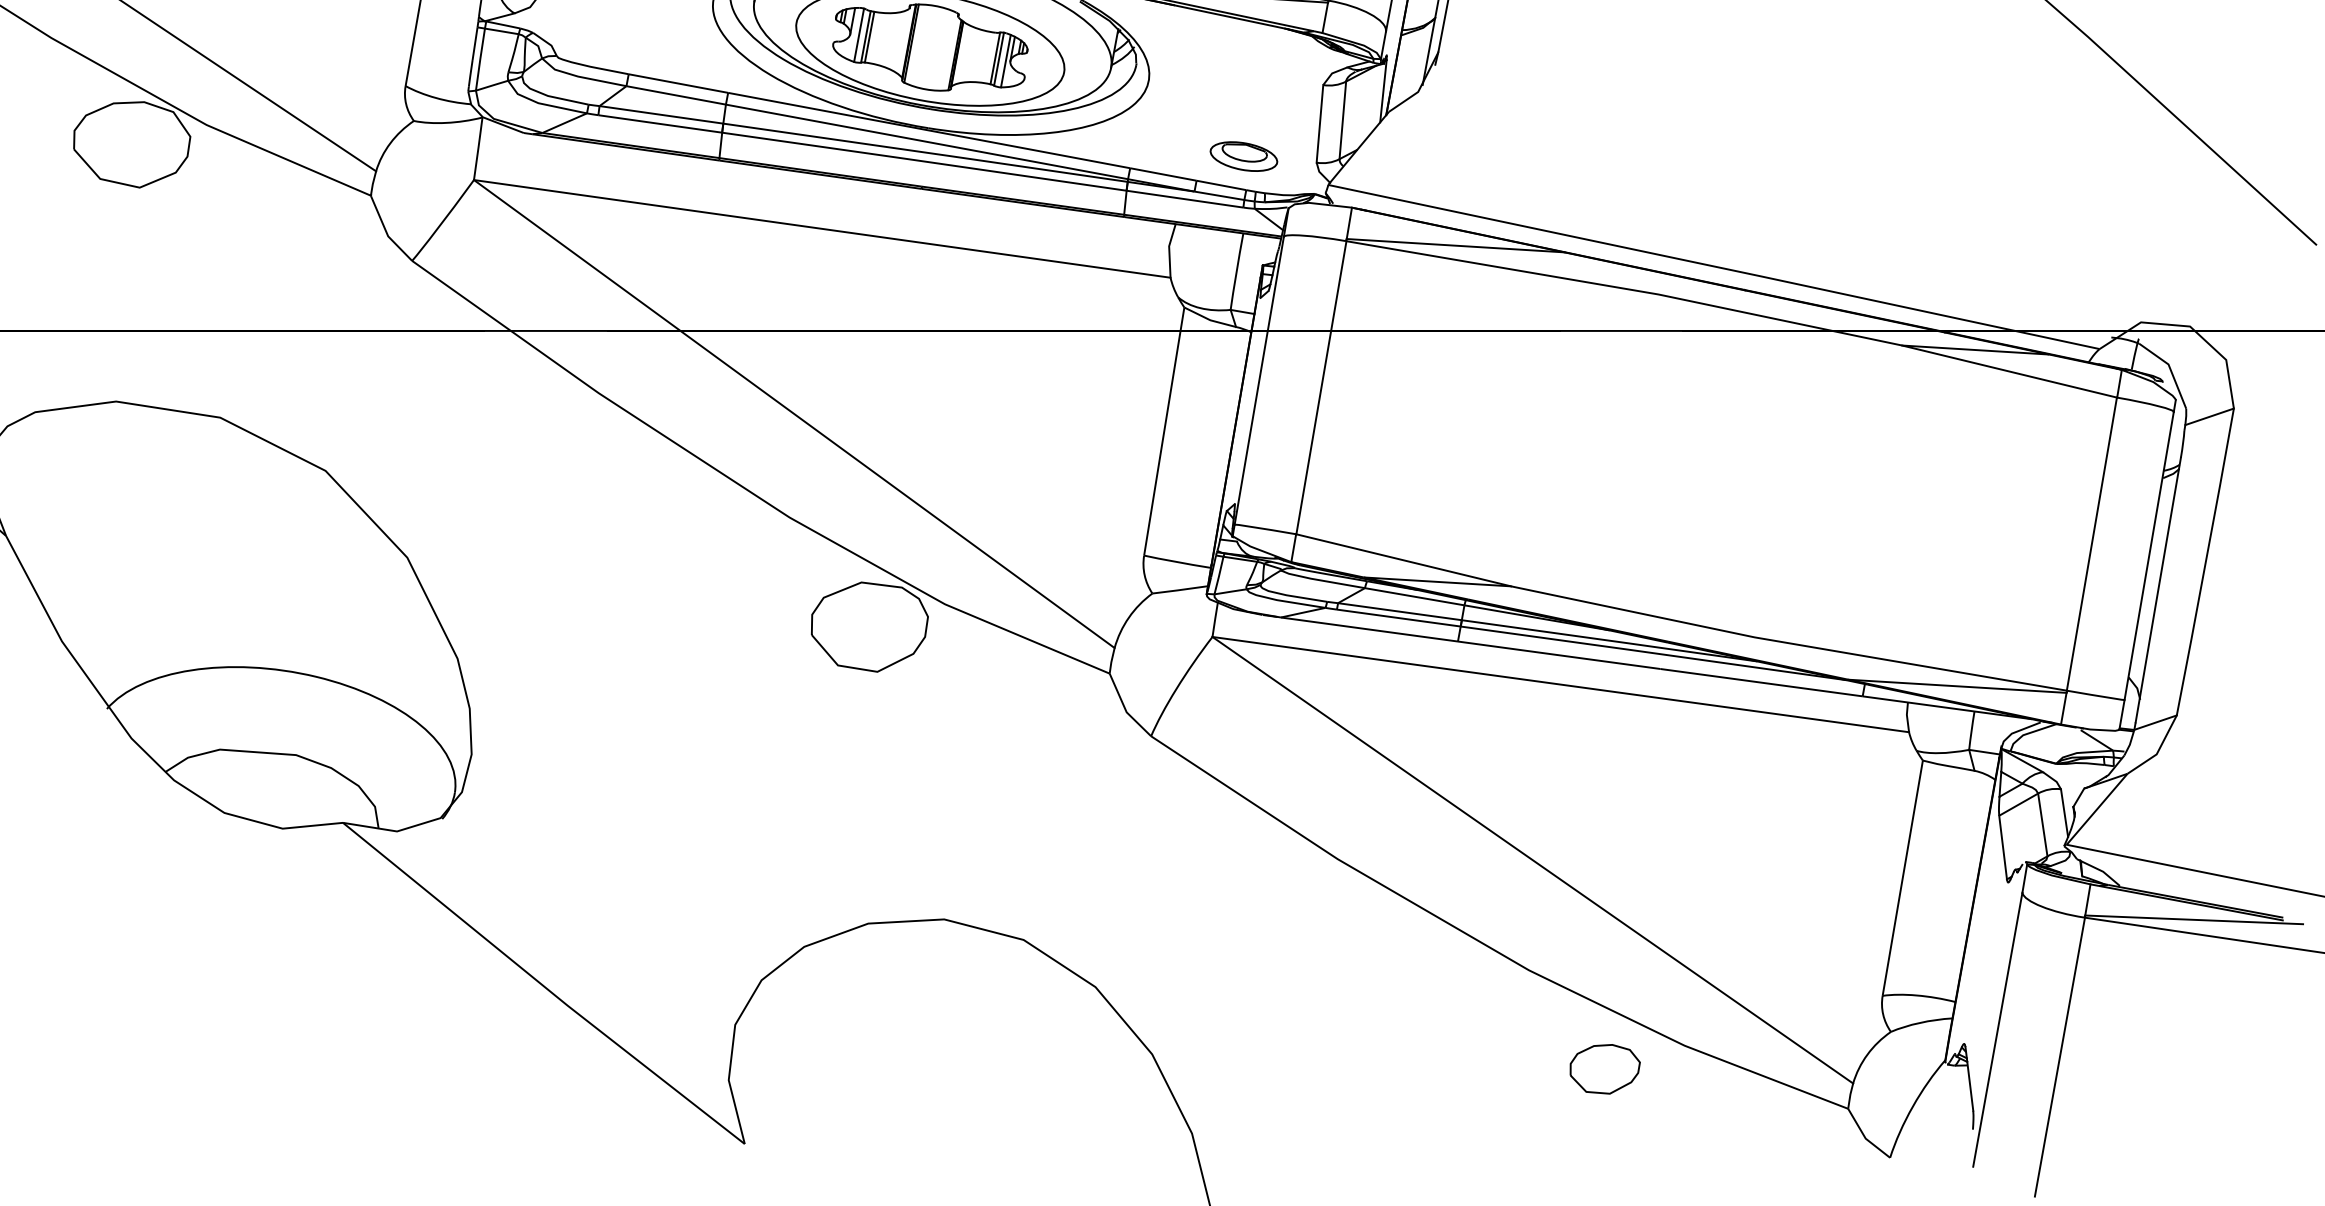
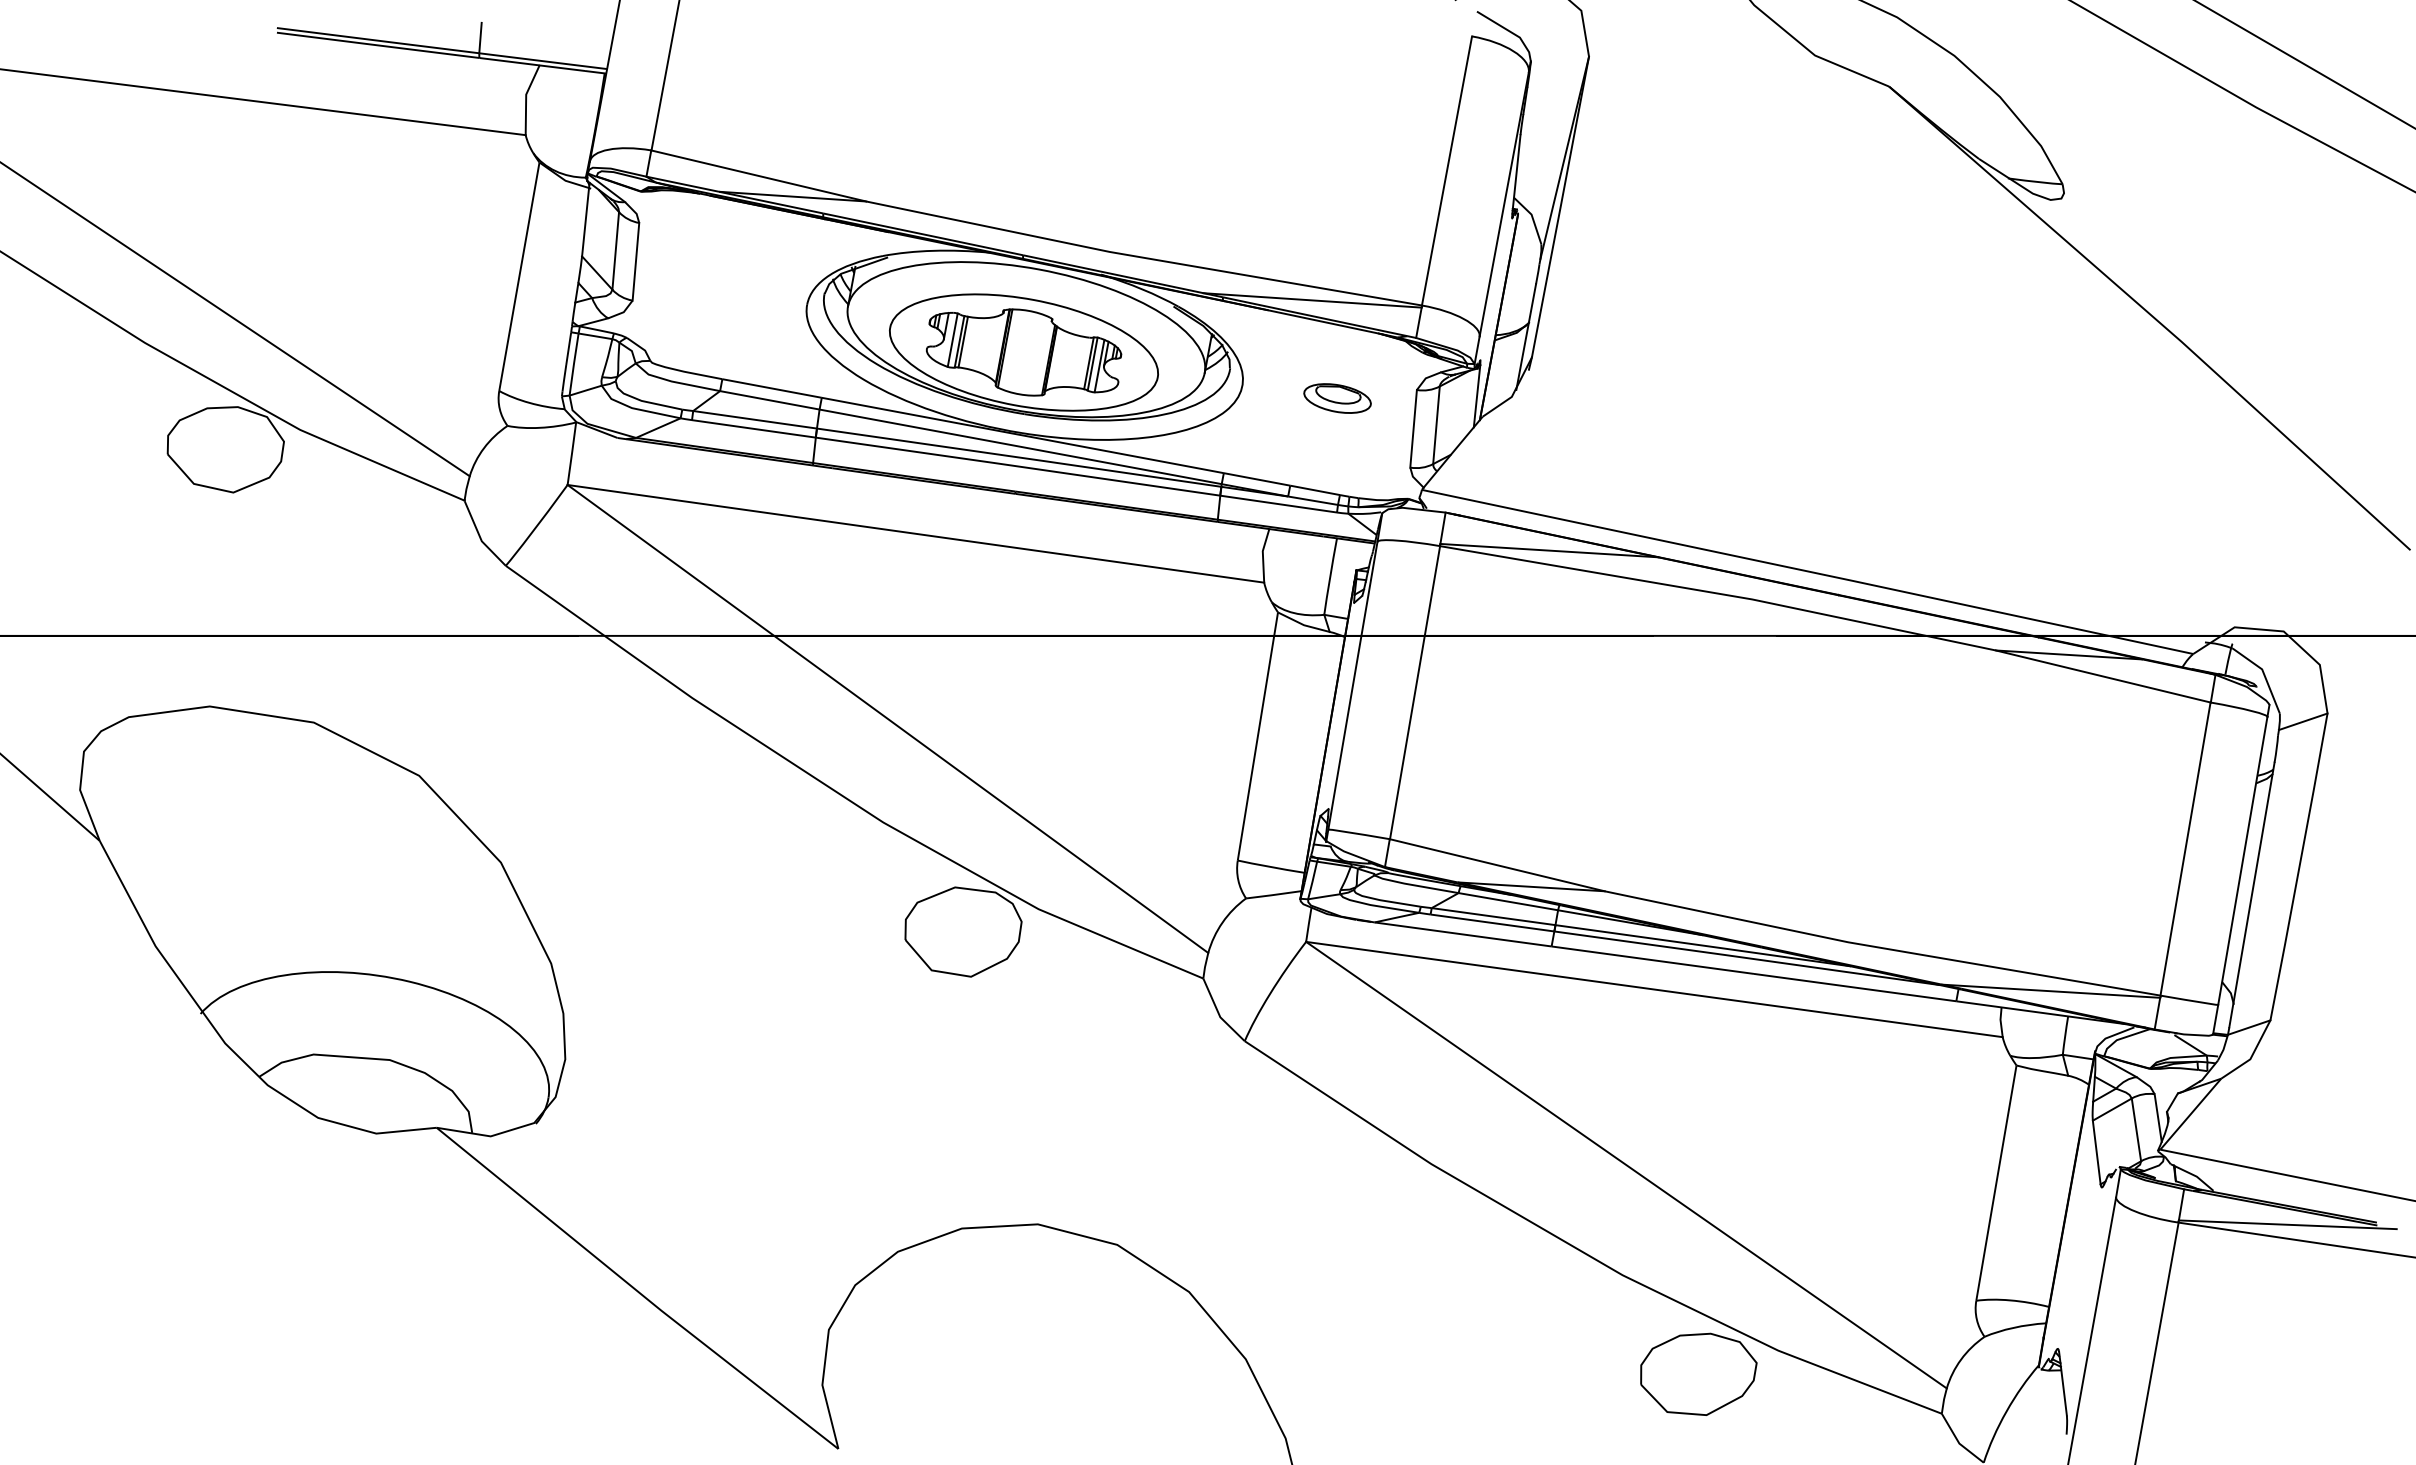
part: (1243, 156) -> (1337, 398), moved
part: (1604, 1068) -> (1698, 1373), size x1.67

